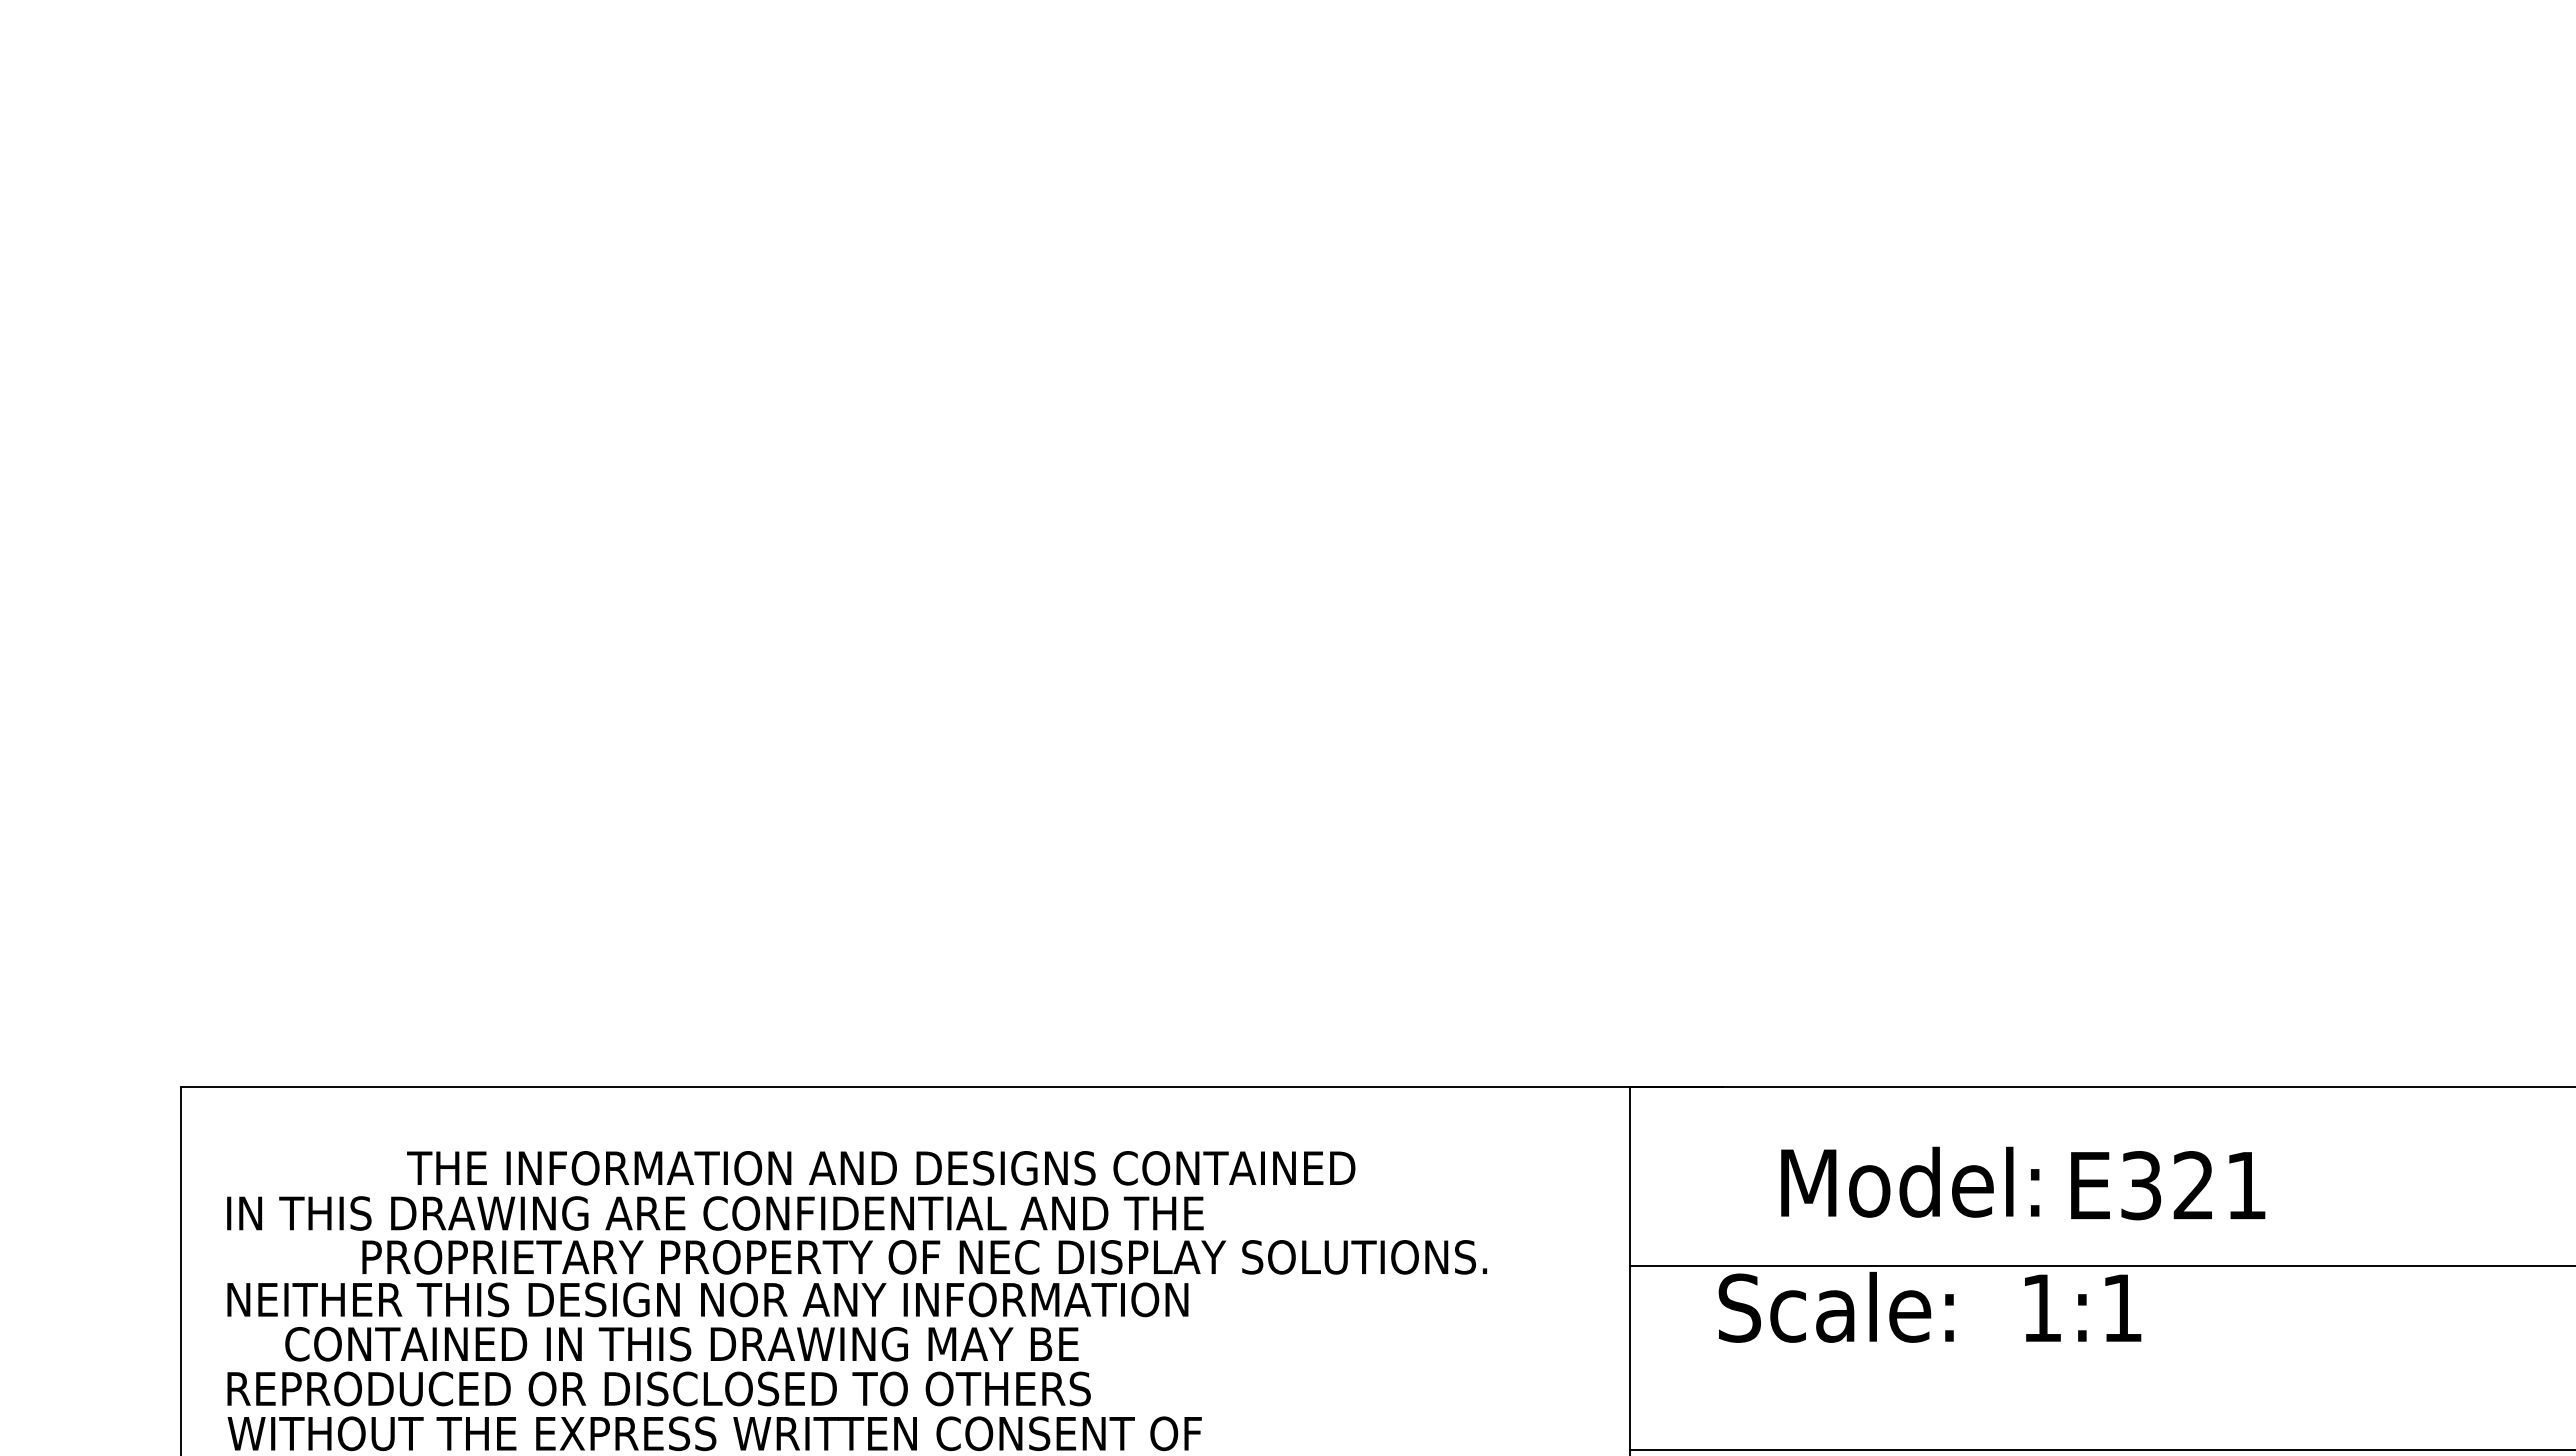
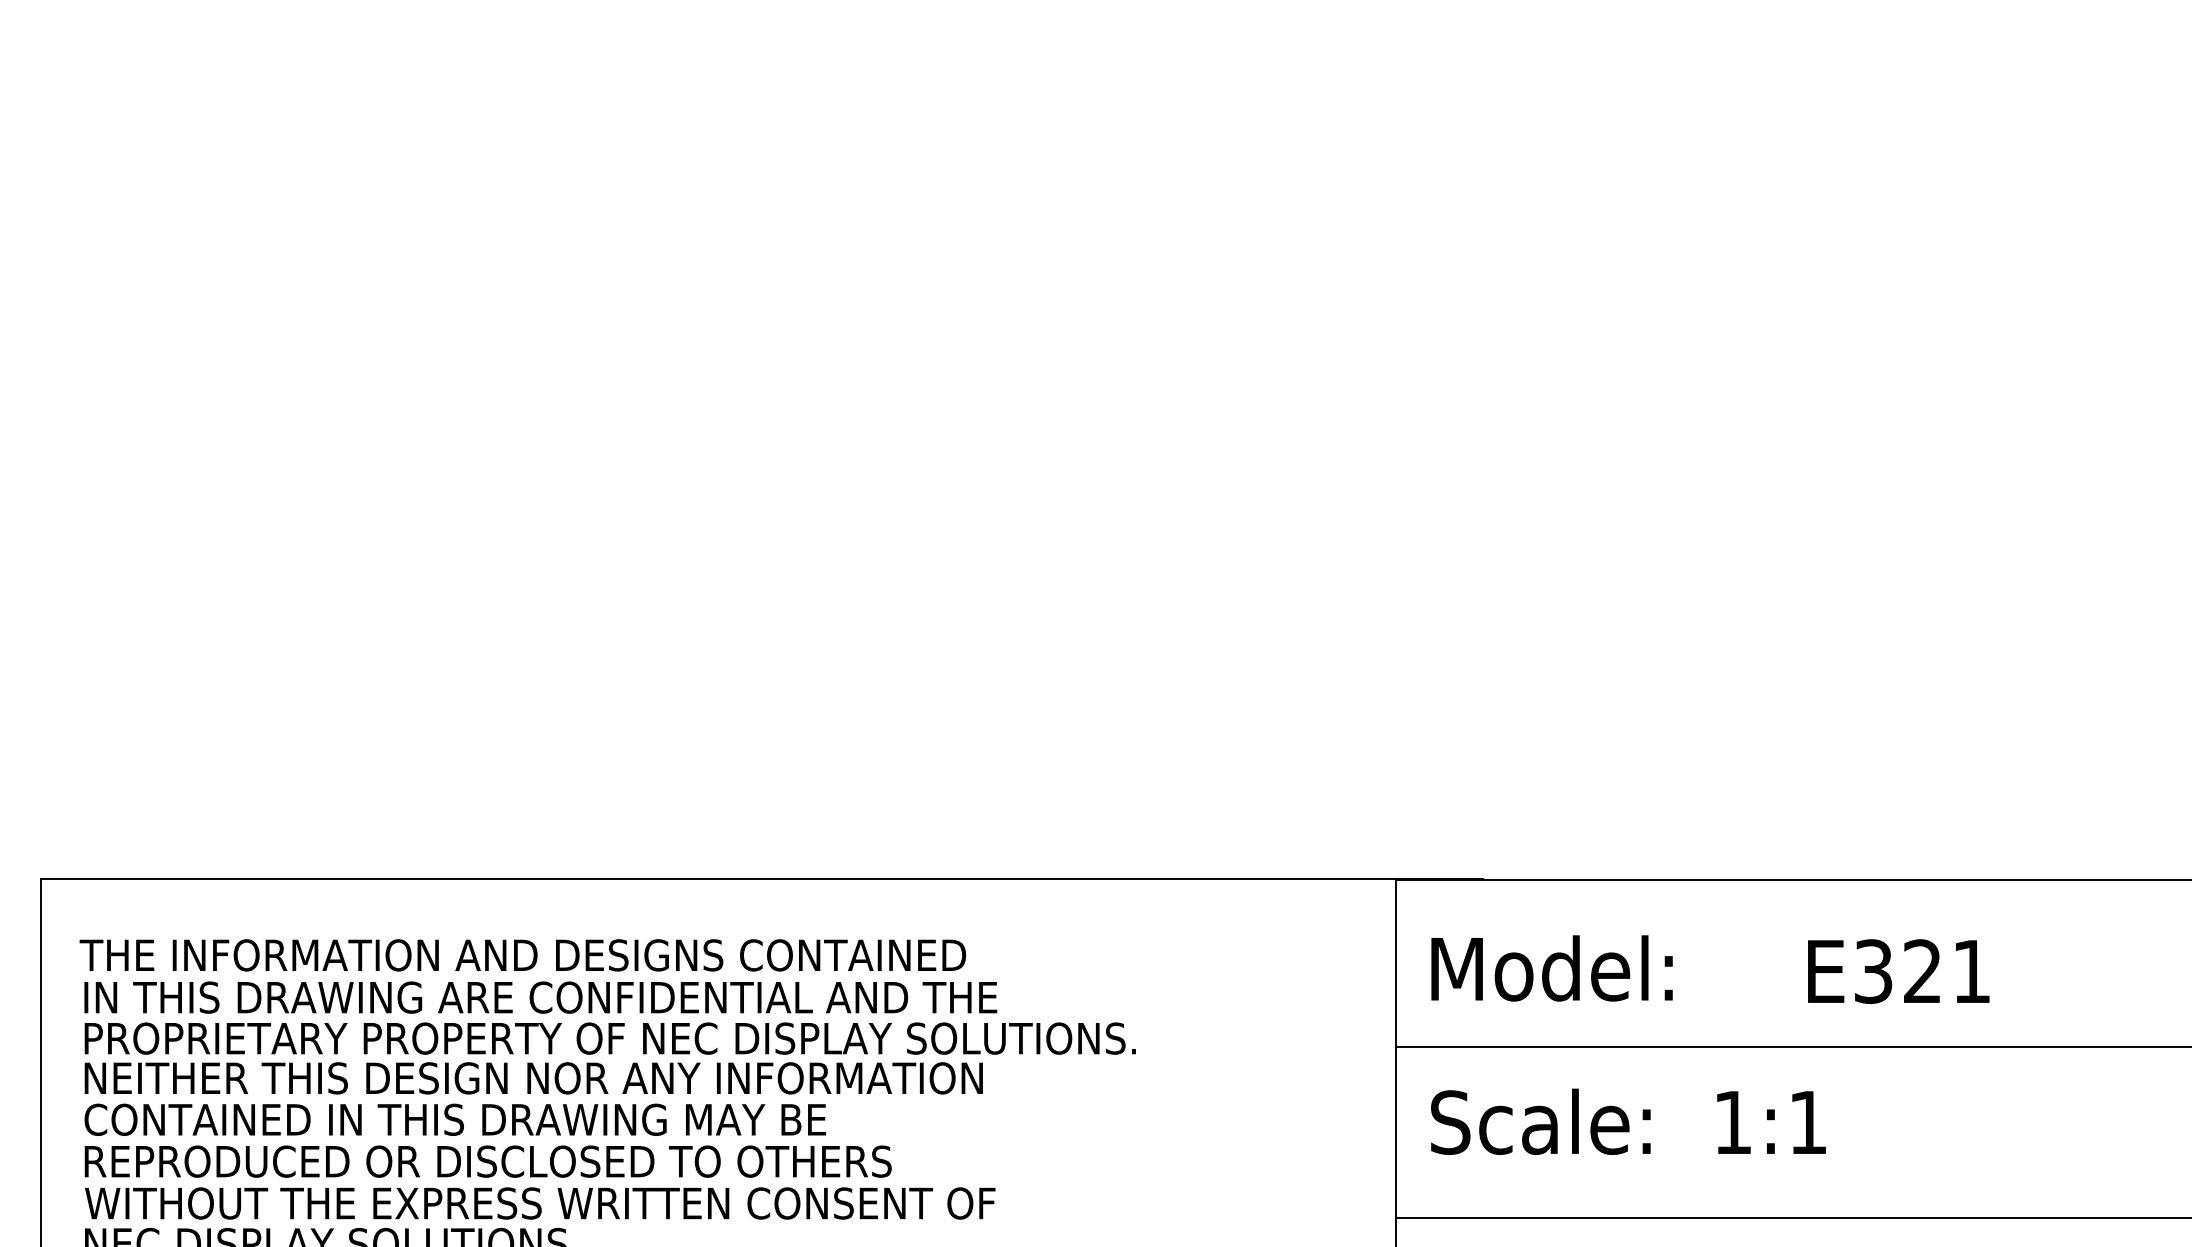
text: (881, 1168) -> (523, 955), moved
text: (1910, 1181) -> (1552, 967), moved
text: (924, 1257) -> (610, 1038), moved
text: (1929, 1307) -> (1627, 1121), moved
text: (681, 1344) -> (454, 1120), moved

